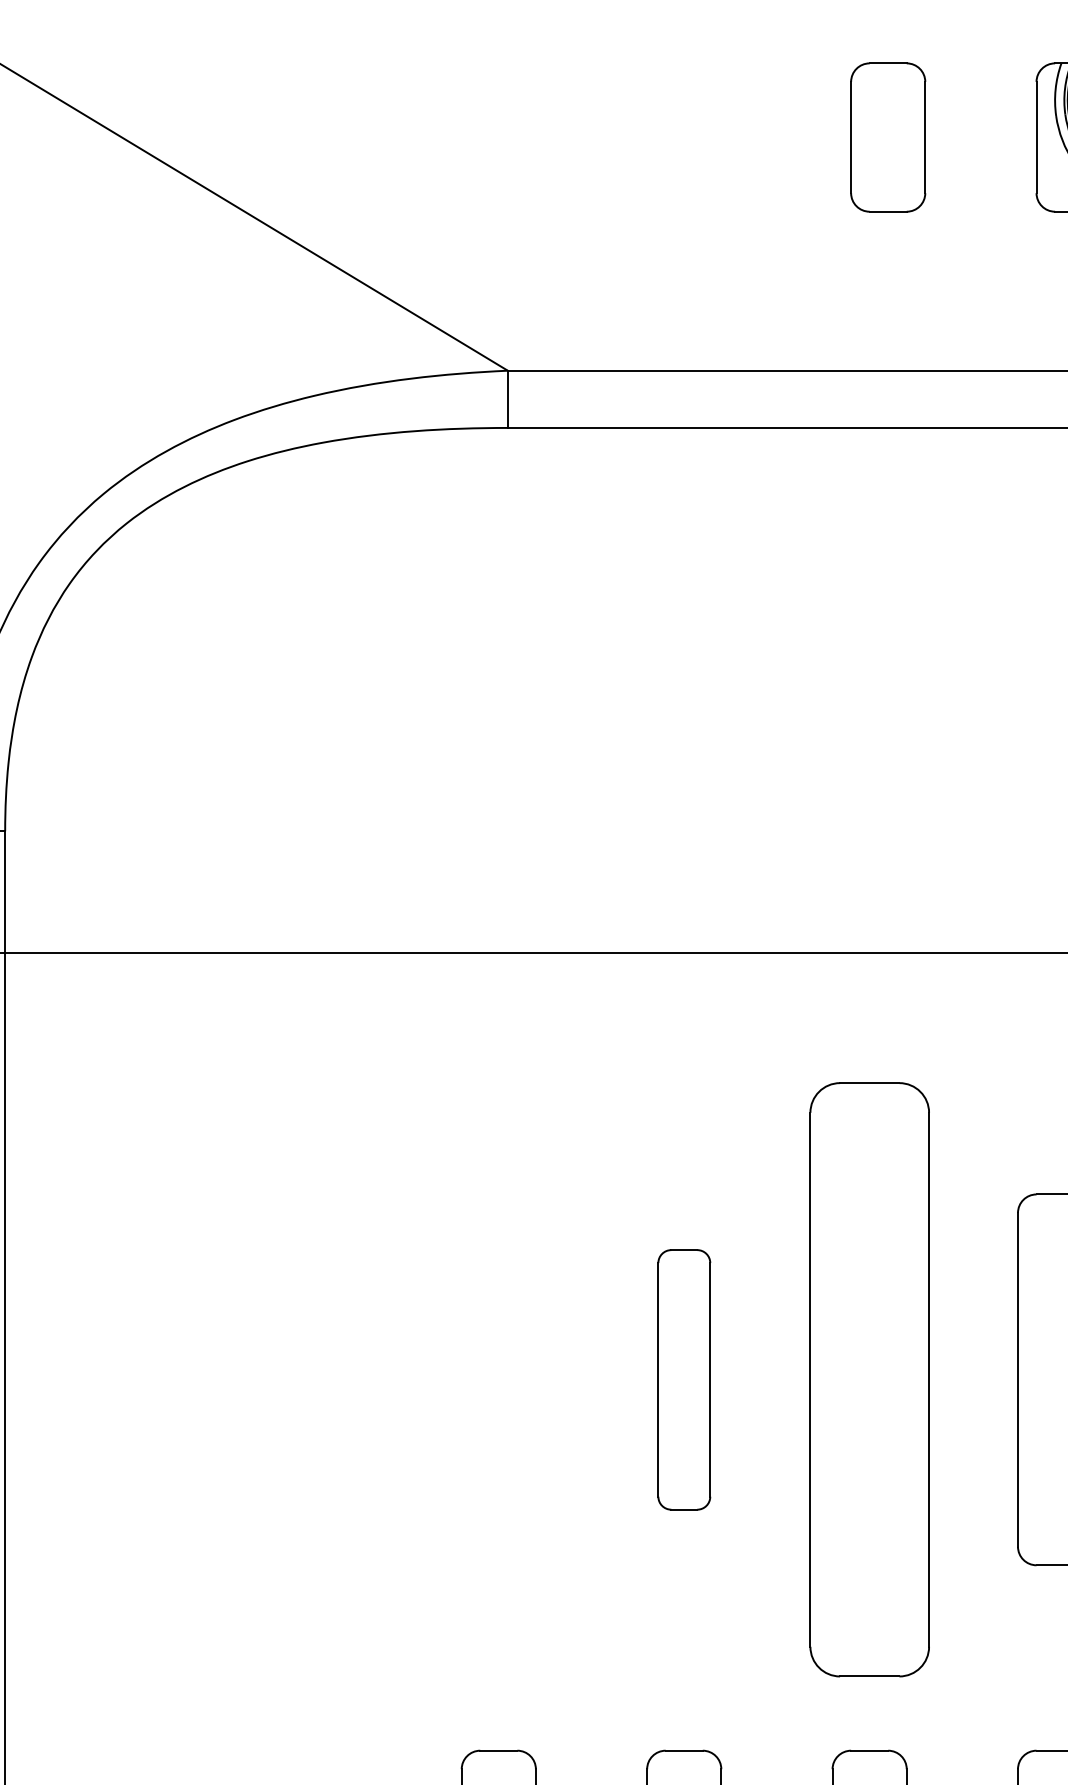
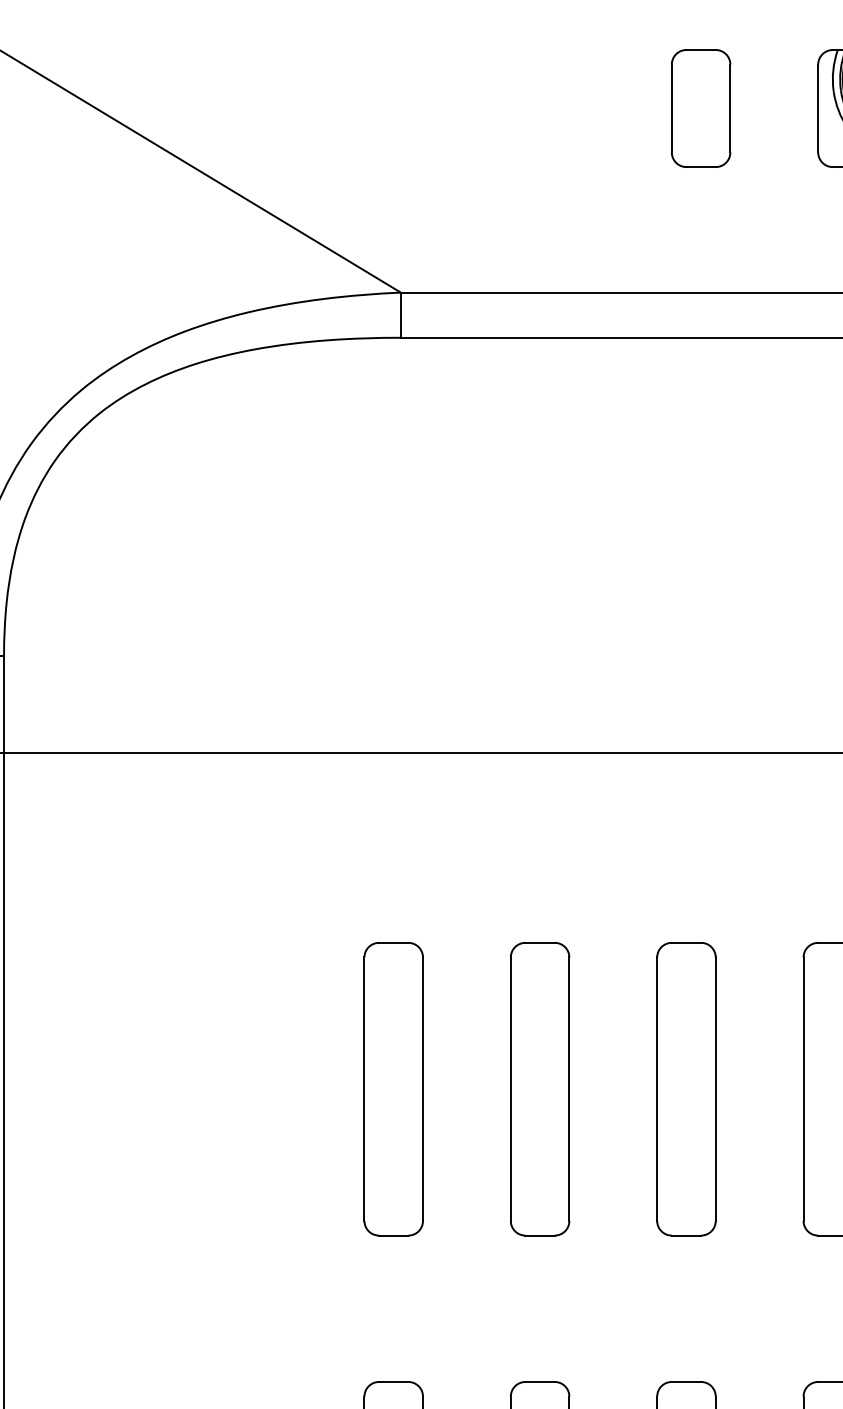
part: (498, 1379) -> (393, 1088), added
part: (684, 1379) -> (540, 1088), size x1.43
part: (869, 1379) -> (686, 1088), size x0.62

